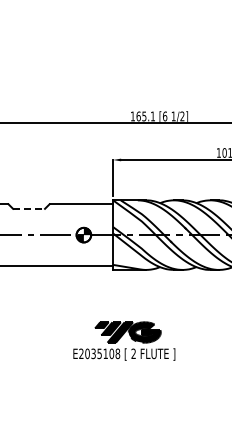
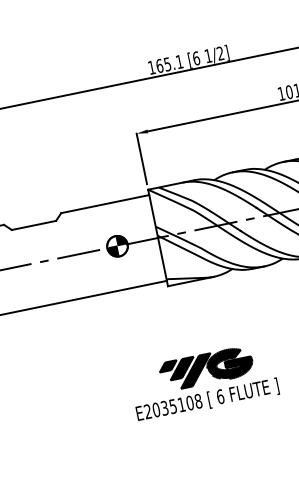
line: (29, 208) -> (34, 224), dashed -> solid
text: (133, 353) -> (220, 396), 2 -> 6

